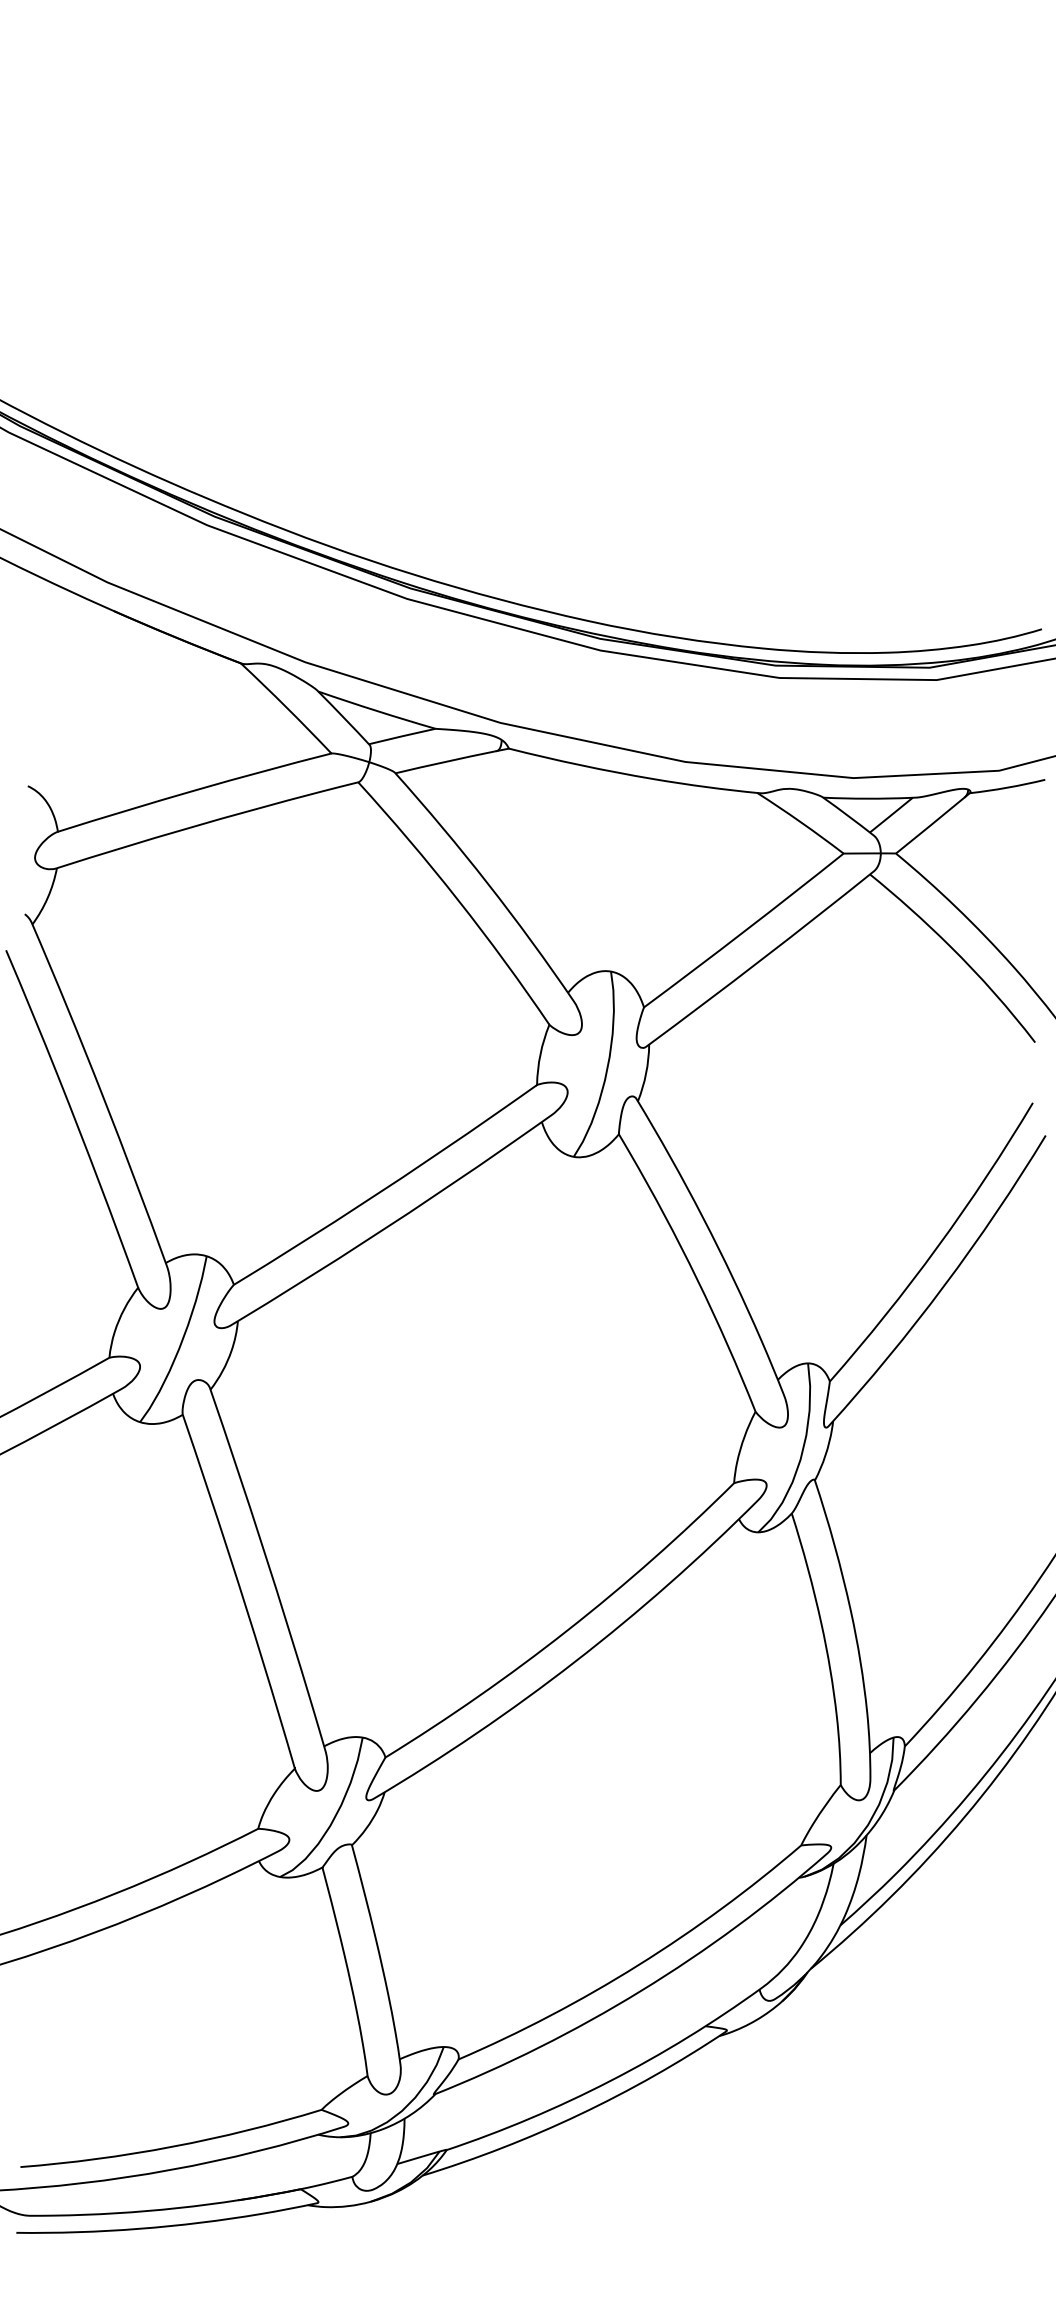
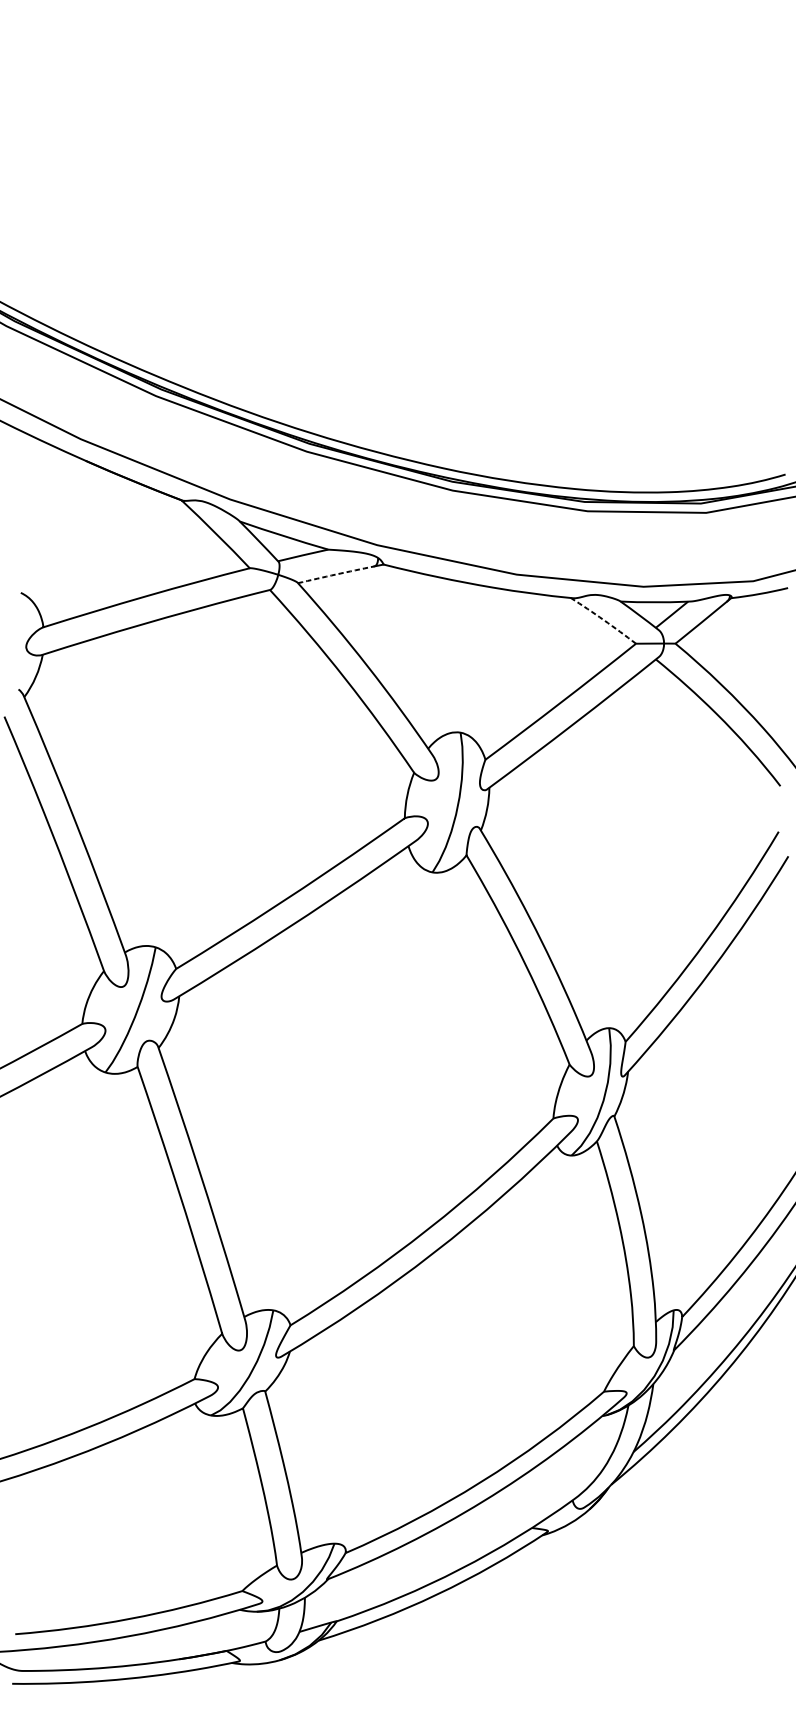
line: (446, 761) -> (336, 574), solid -> dashed
line: (801, 822) -> (604, 620), solid -> dashed

